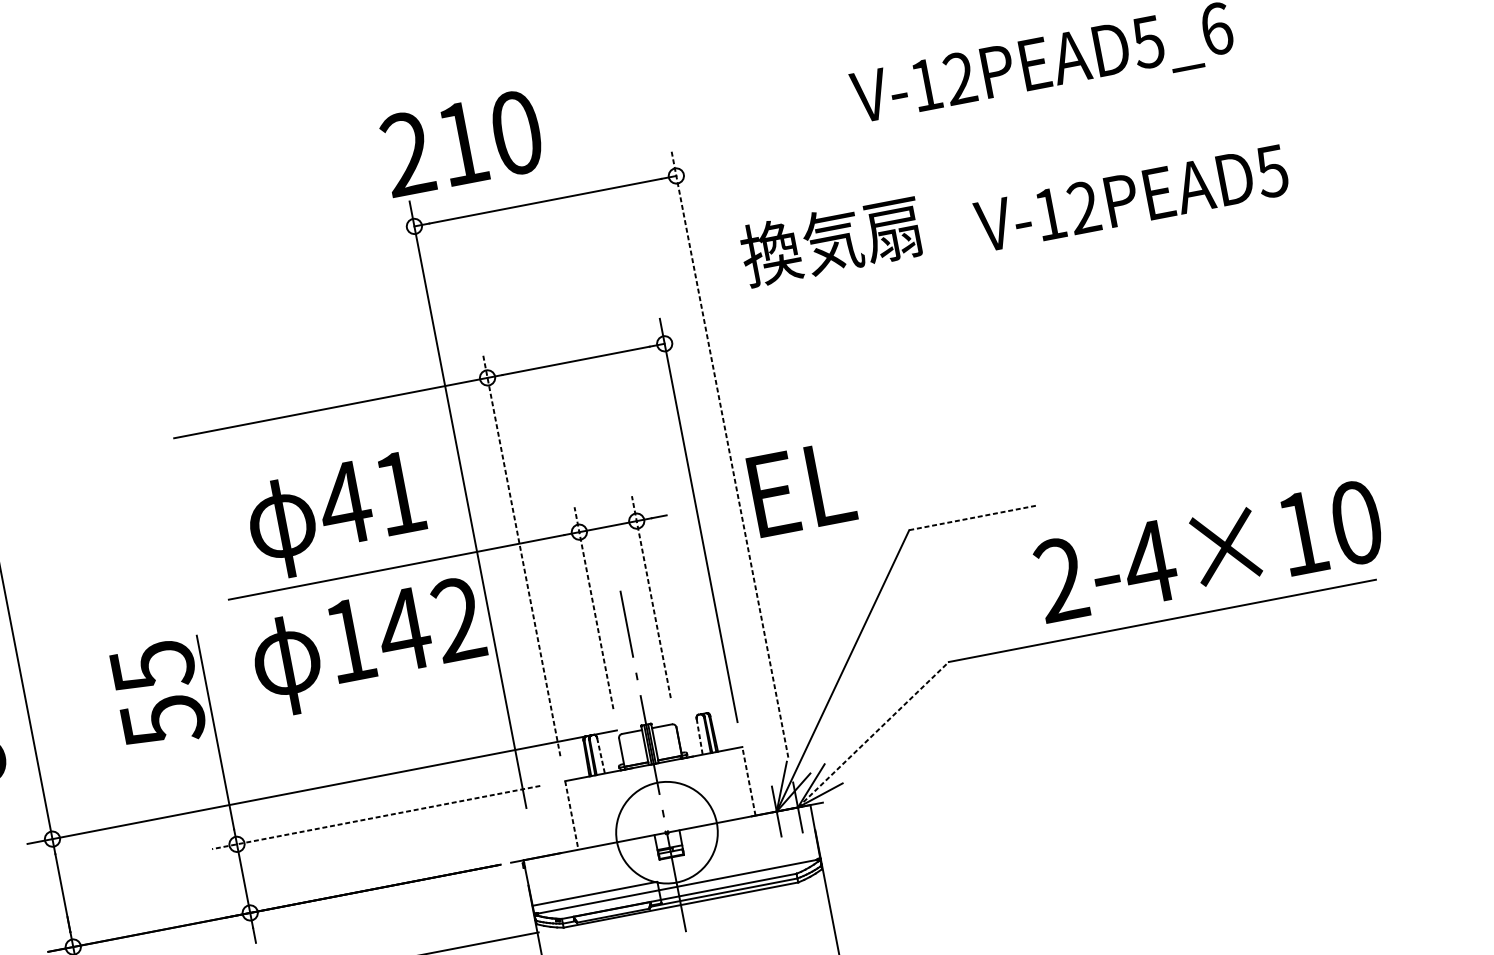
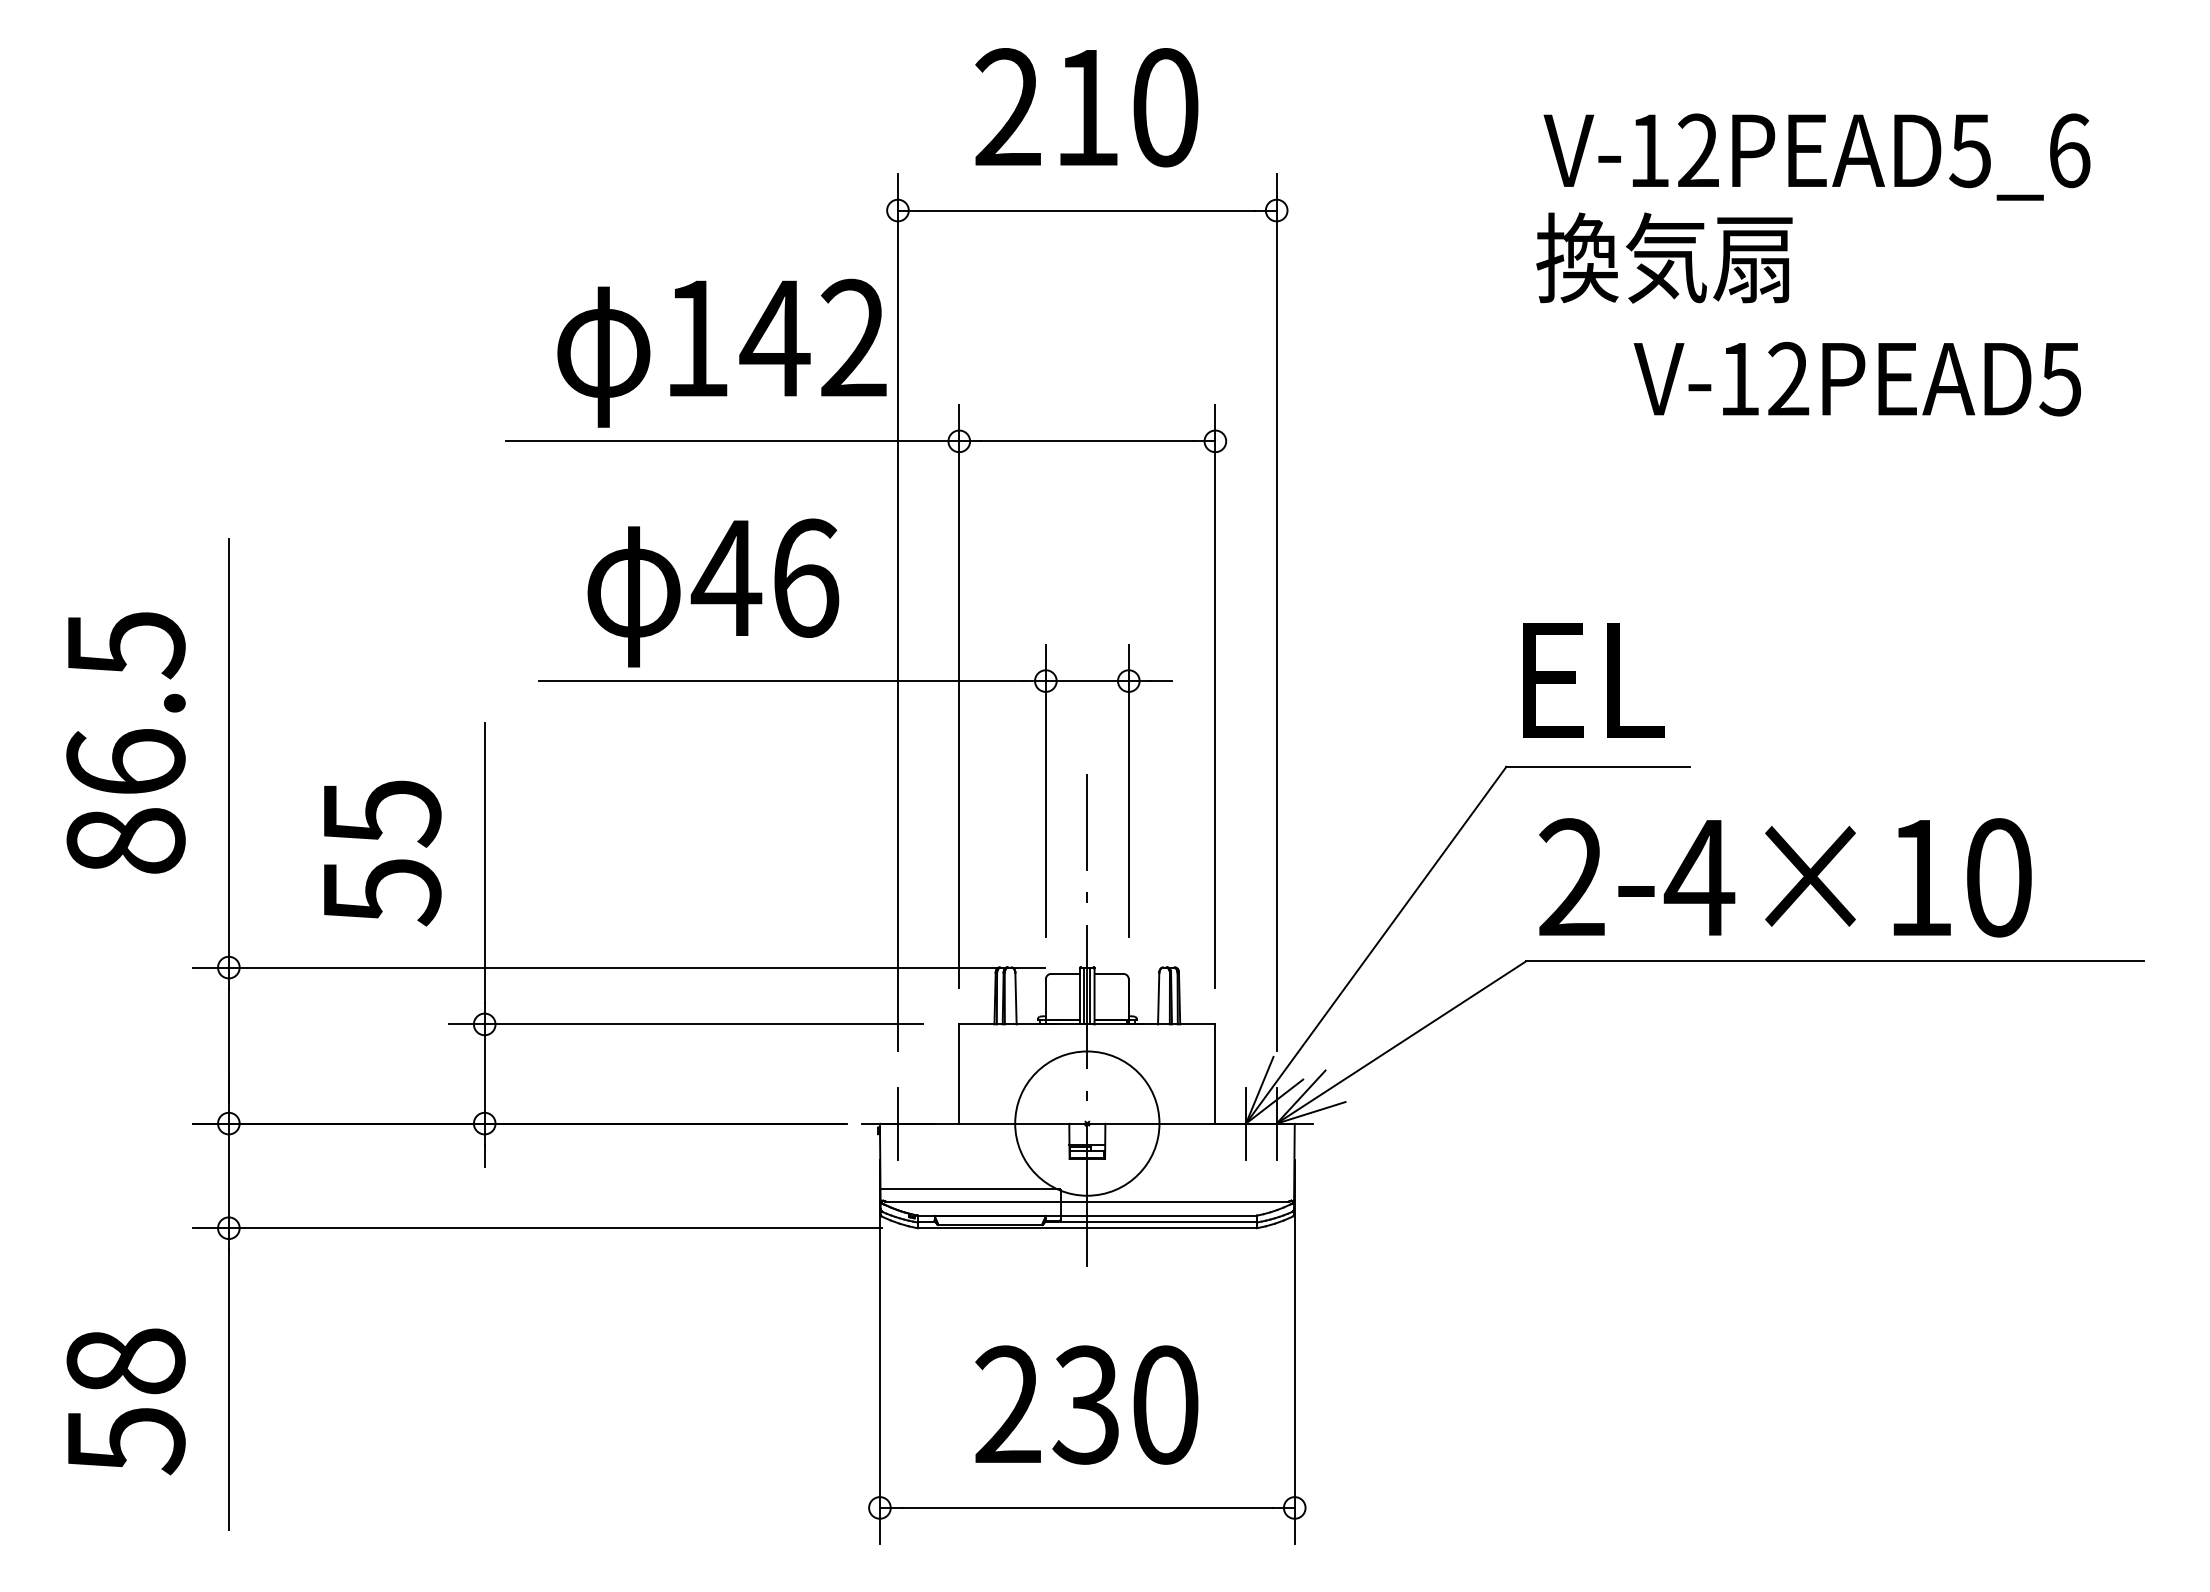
text: (461, 143) -> (1086, 107), moved
text: (1130, 198) -> (1856, 378), moved
text: (831, 240) -> (1664, 257), moved
line: (729, 454) -> (1276, 612), dashed -> solid
text: (801, 488) -> (1593, 680), moved
text: (400, 492) -> (806, 577), 41 -> 46
line: (972, 517) -> (1598, 766), dashed -> solid
text: (1208, 551) -> (1785, 877), moved
line: (521, 554) -> (959, 696), dashed -> solid
line: (651, 596) -> (1128, 790), dashed -> solid
line: (593, 607) -> (1045, 790), dashed -> solid
text: (368, 646) -> (721, 352), moved
text: (158, 694) -> (382, 853), moved
line: (873, 734) -> (1401, 1042), dashed -> solid
line: (699, 736) -> (1158, 998), dashed -> solid
line: (601, 755) -> (1016, 998), dashed -> solid
line: (749, 781) -> (1215, 1074), dashed -> solid
line: (572, 815) -> (959, 1074), dashed -> solid
line: (375, 817) -> (685, 1024), dashed -> solid
line: (535, 857) -> (897, 1123), added

